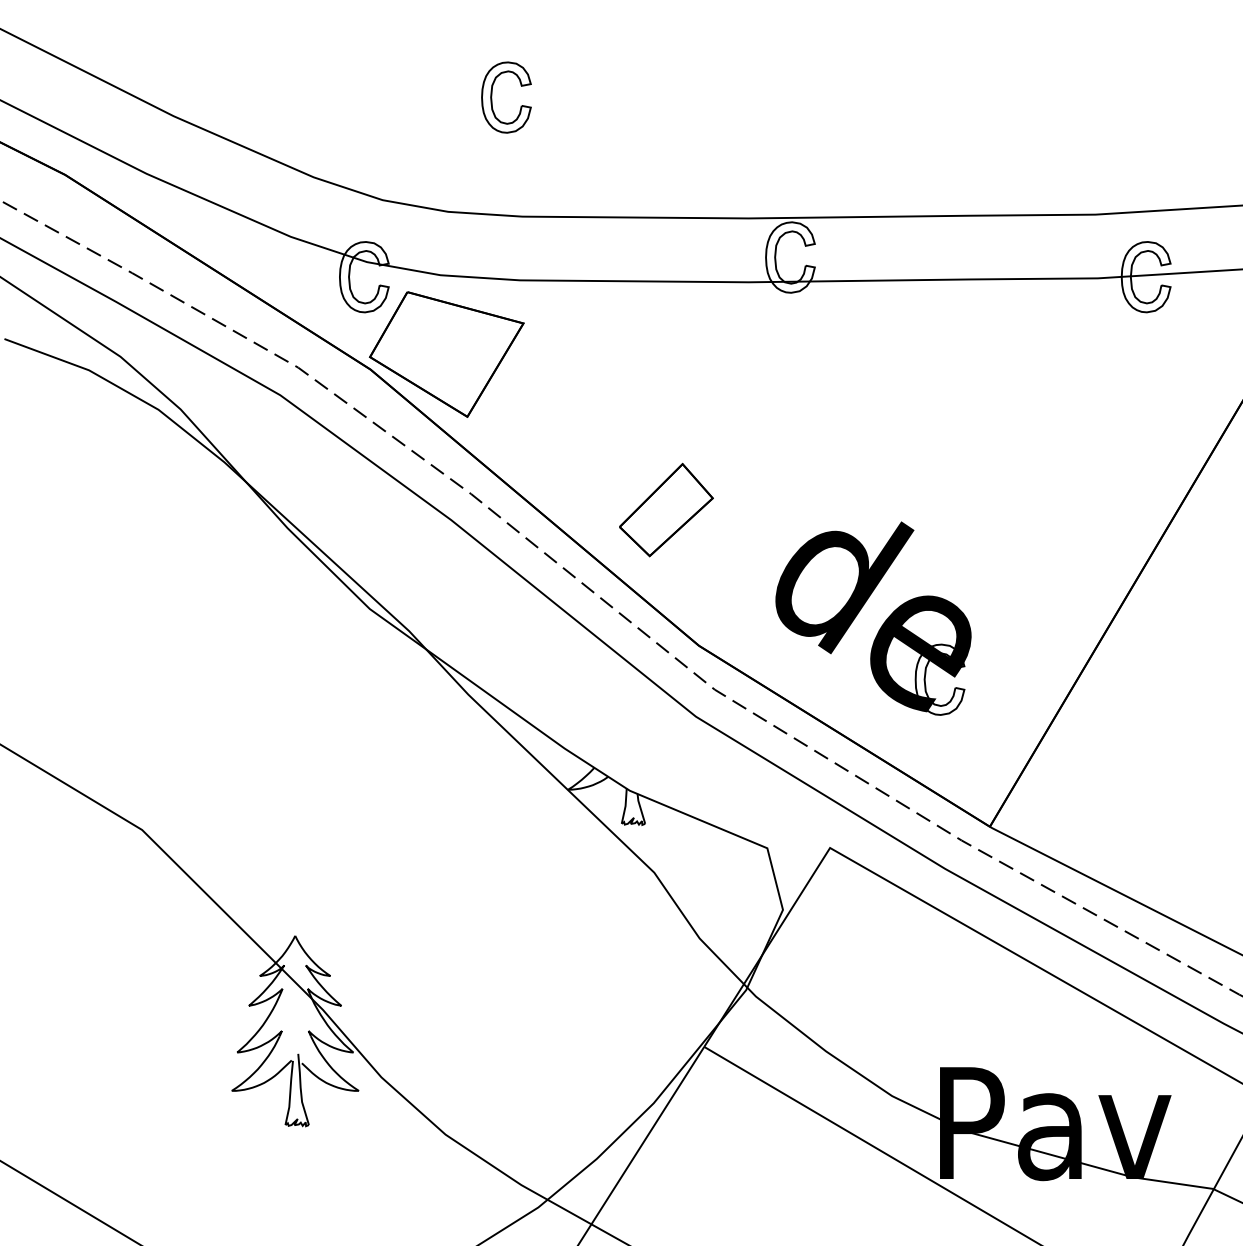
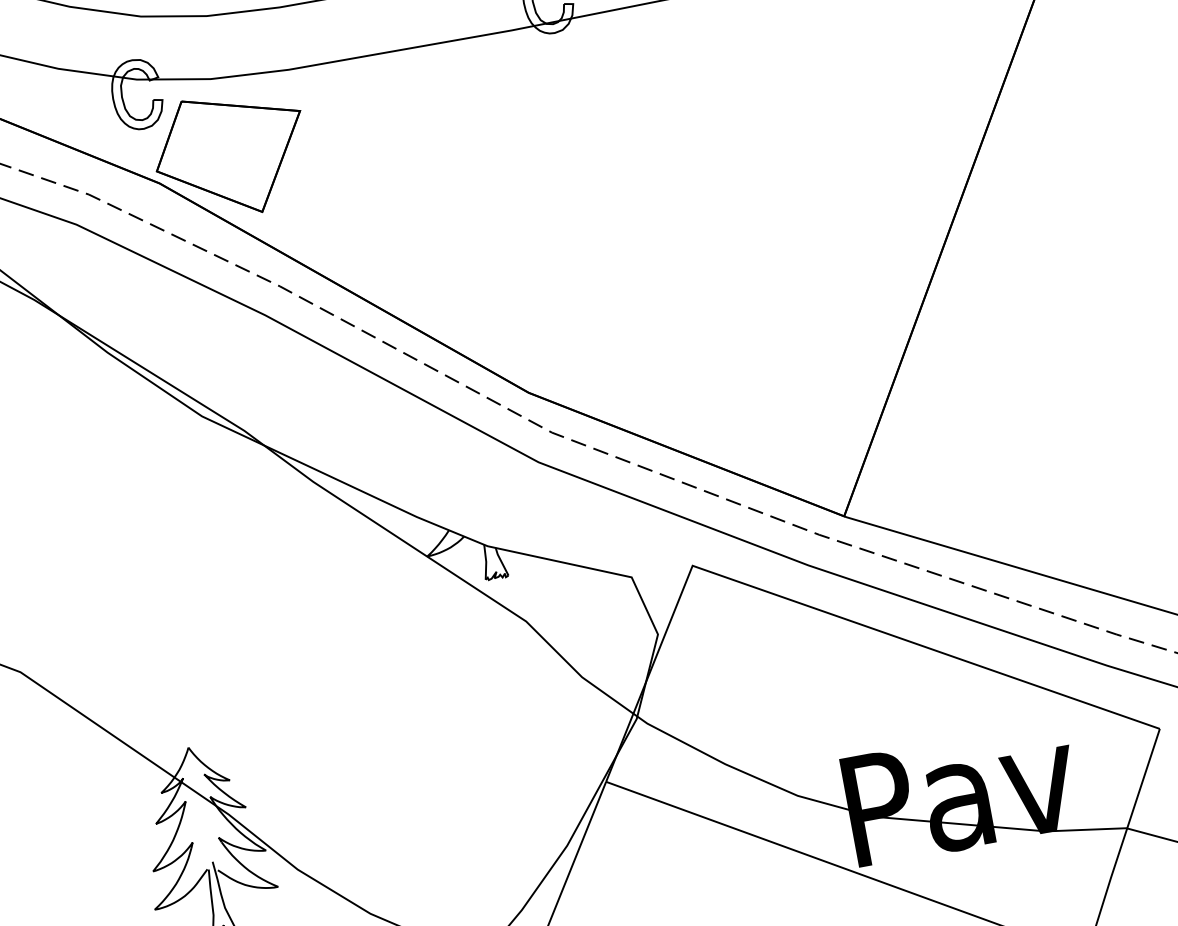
part: (666, 509) -> (472, 266), removed
part: (881, 625) -> (702, 340), removed

